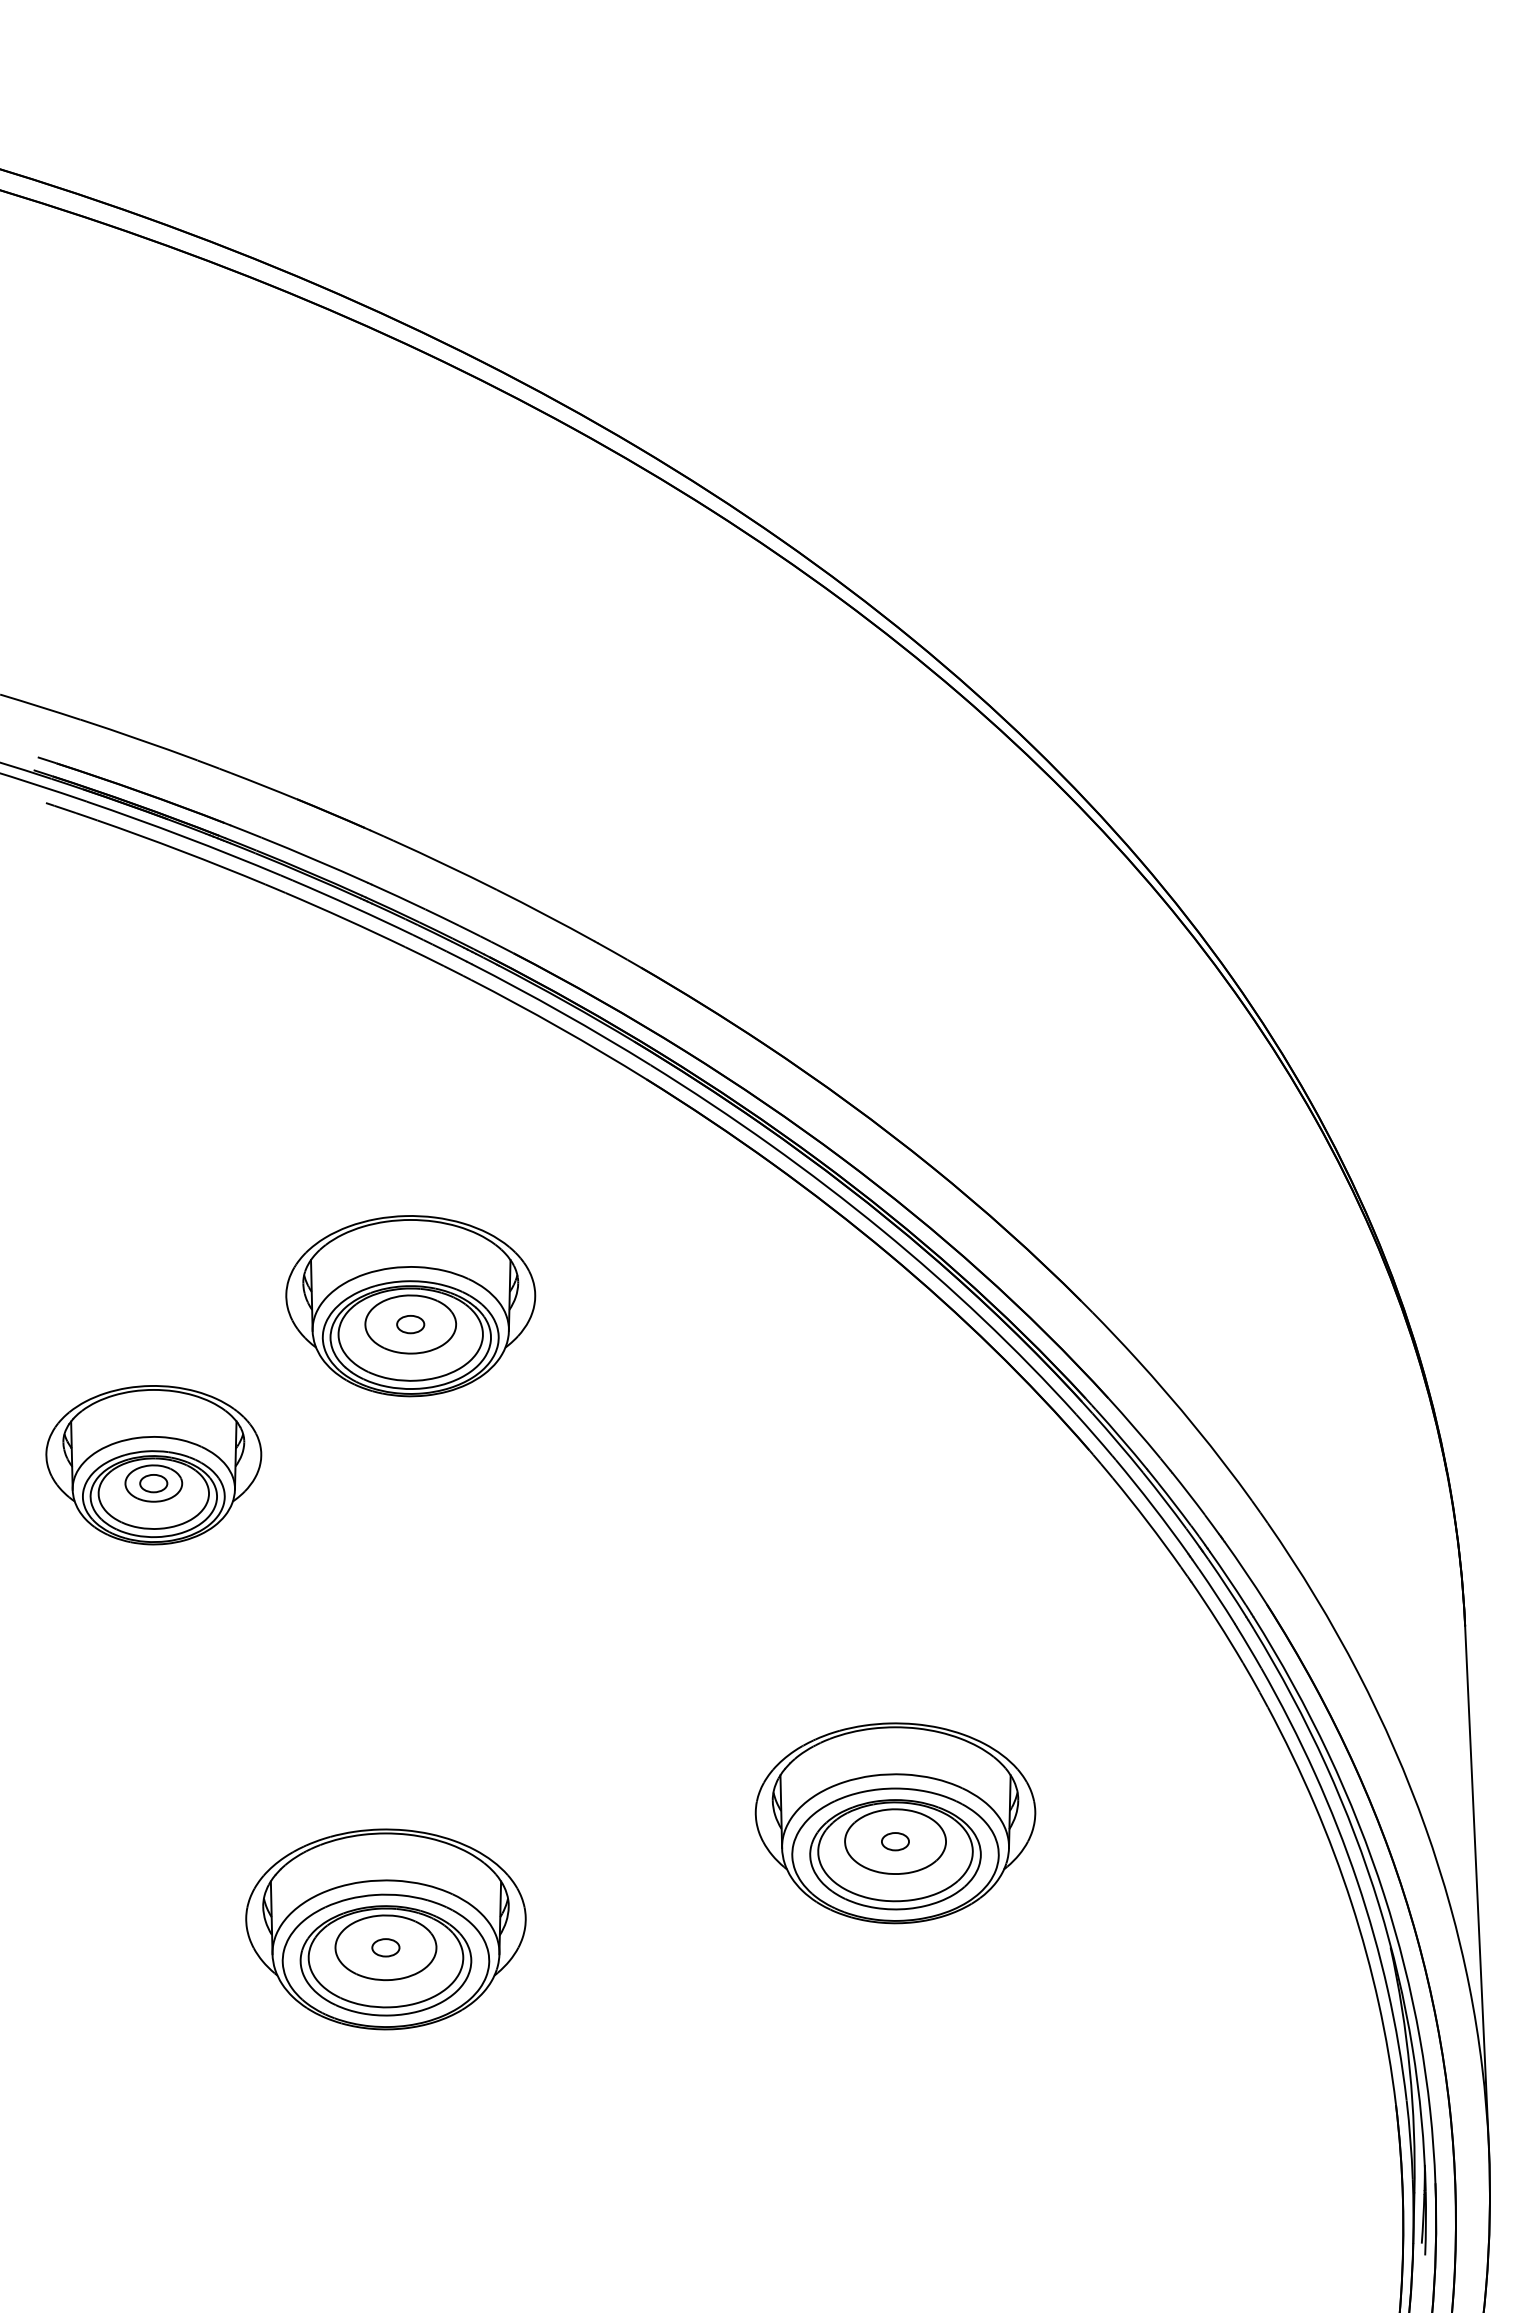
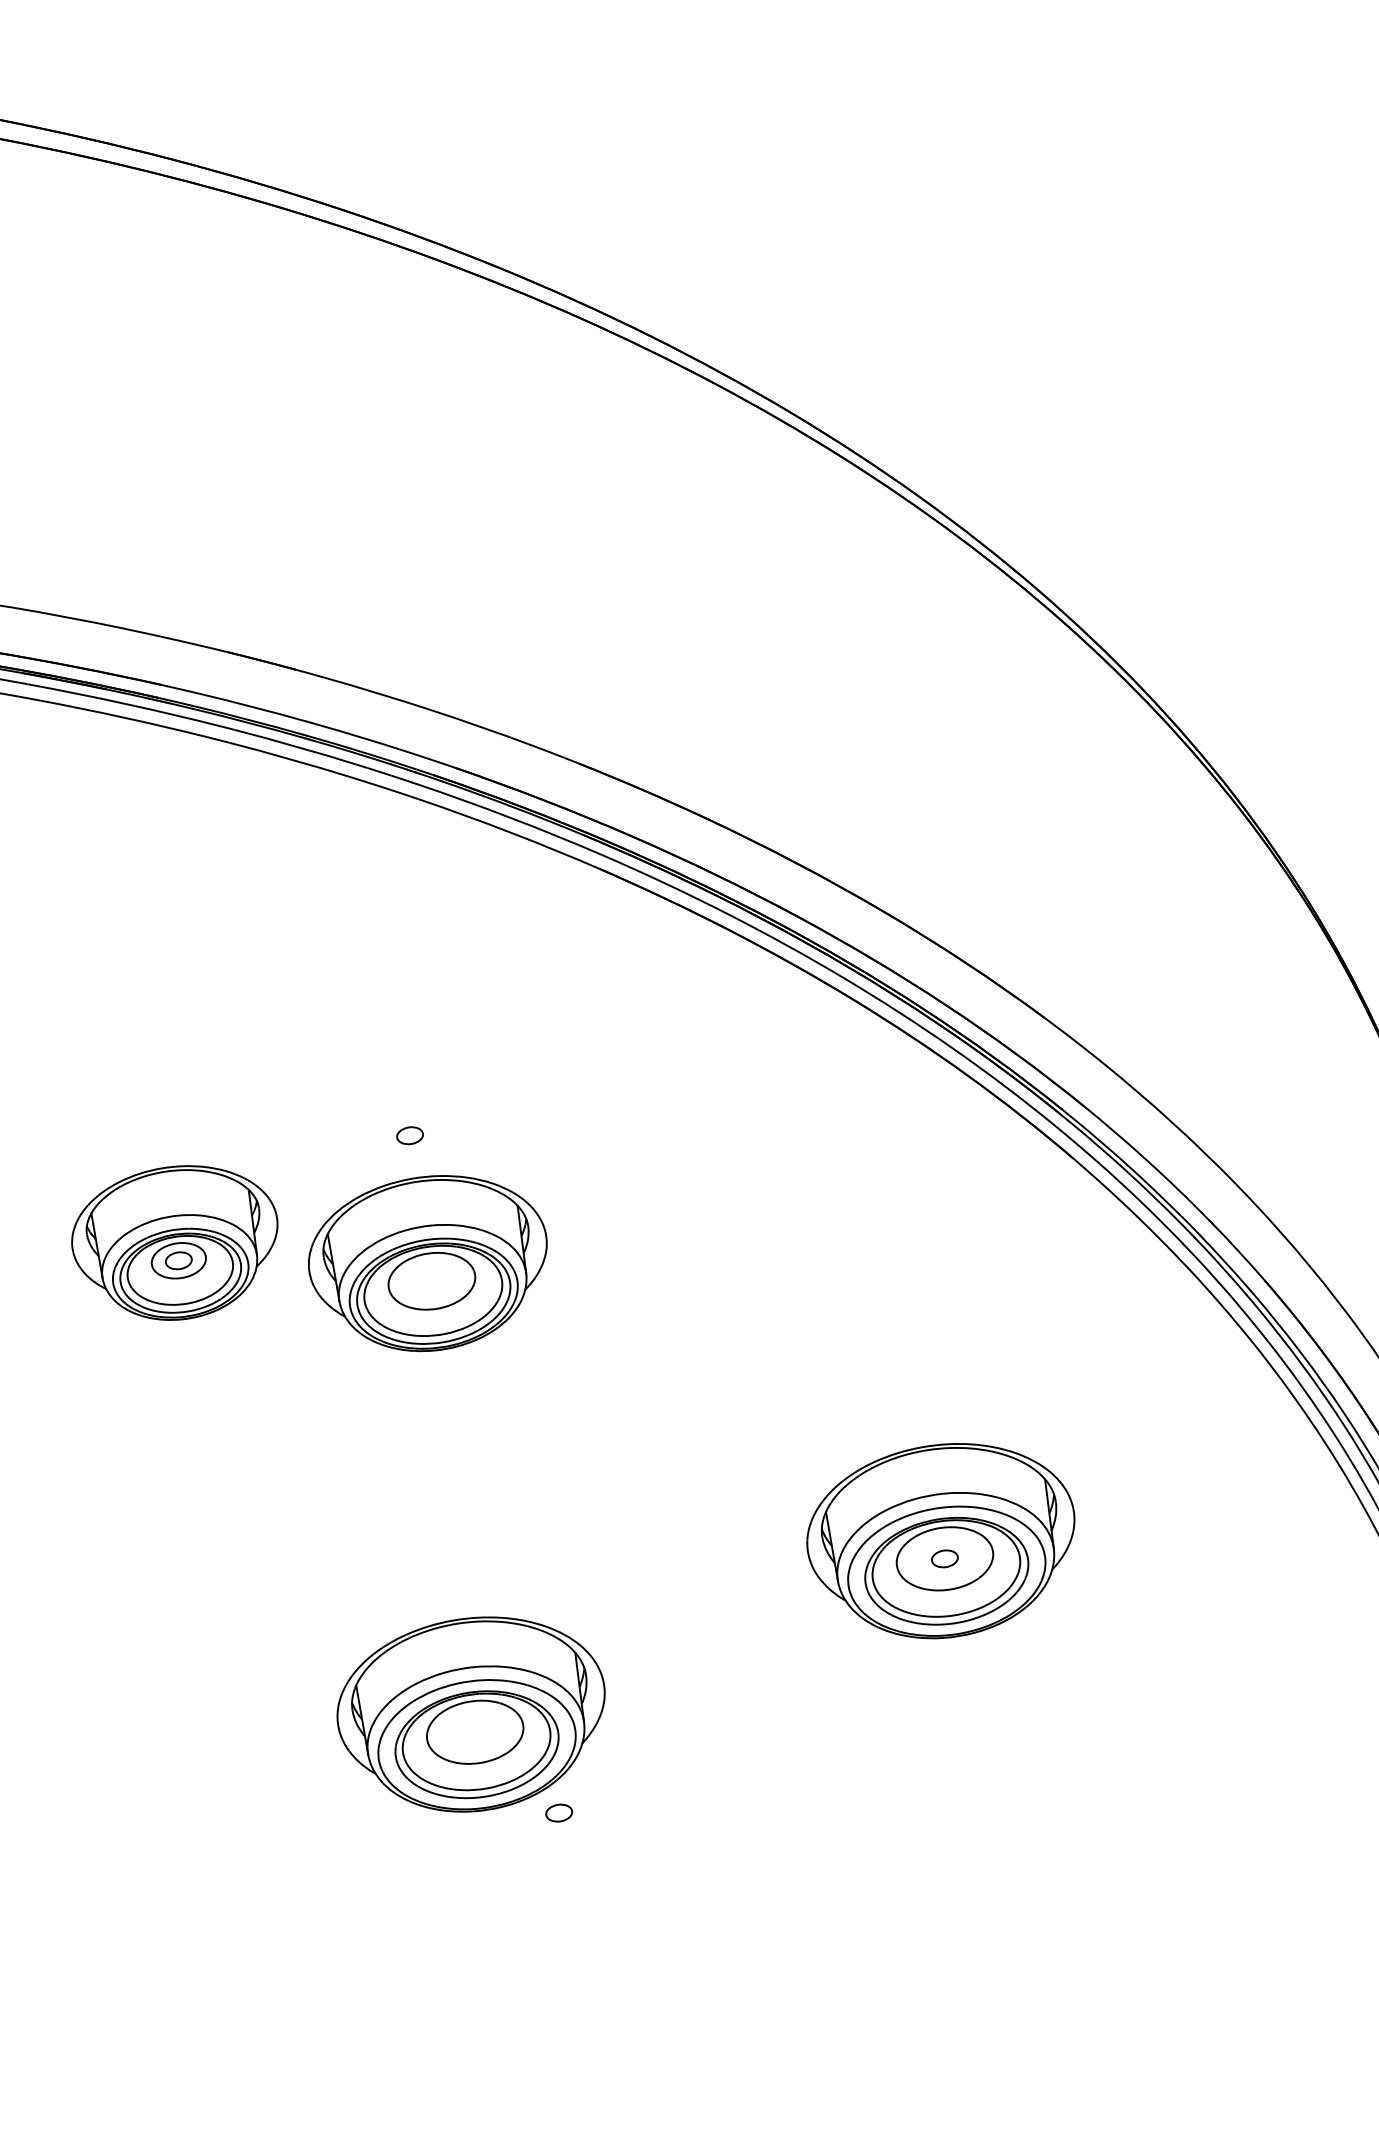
part: (410, 1306) -> (429, 1264), moved
part: (153, 1465) -> (176, 1243), moved
part: (385, 1947) -> (558, 1812), moved

